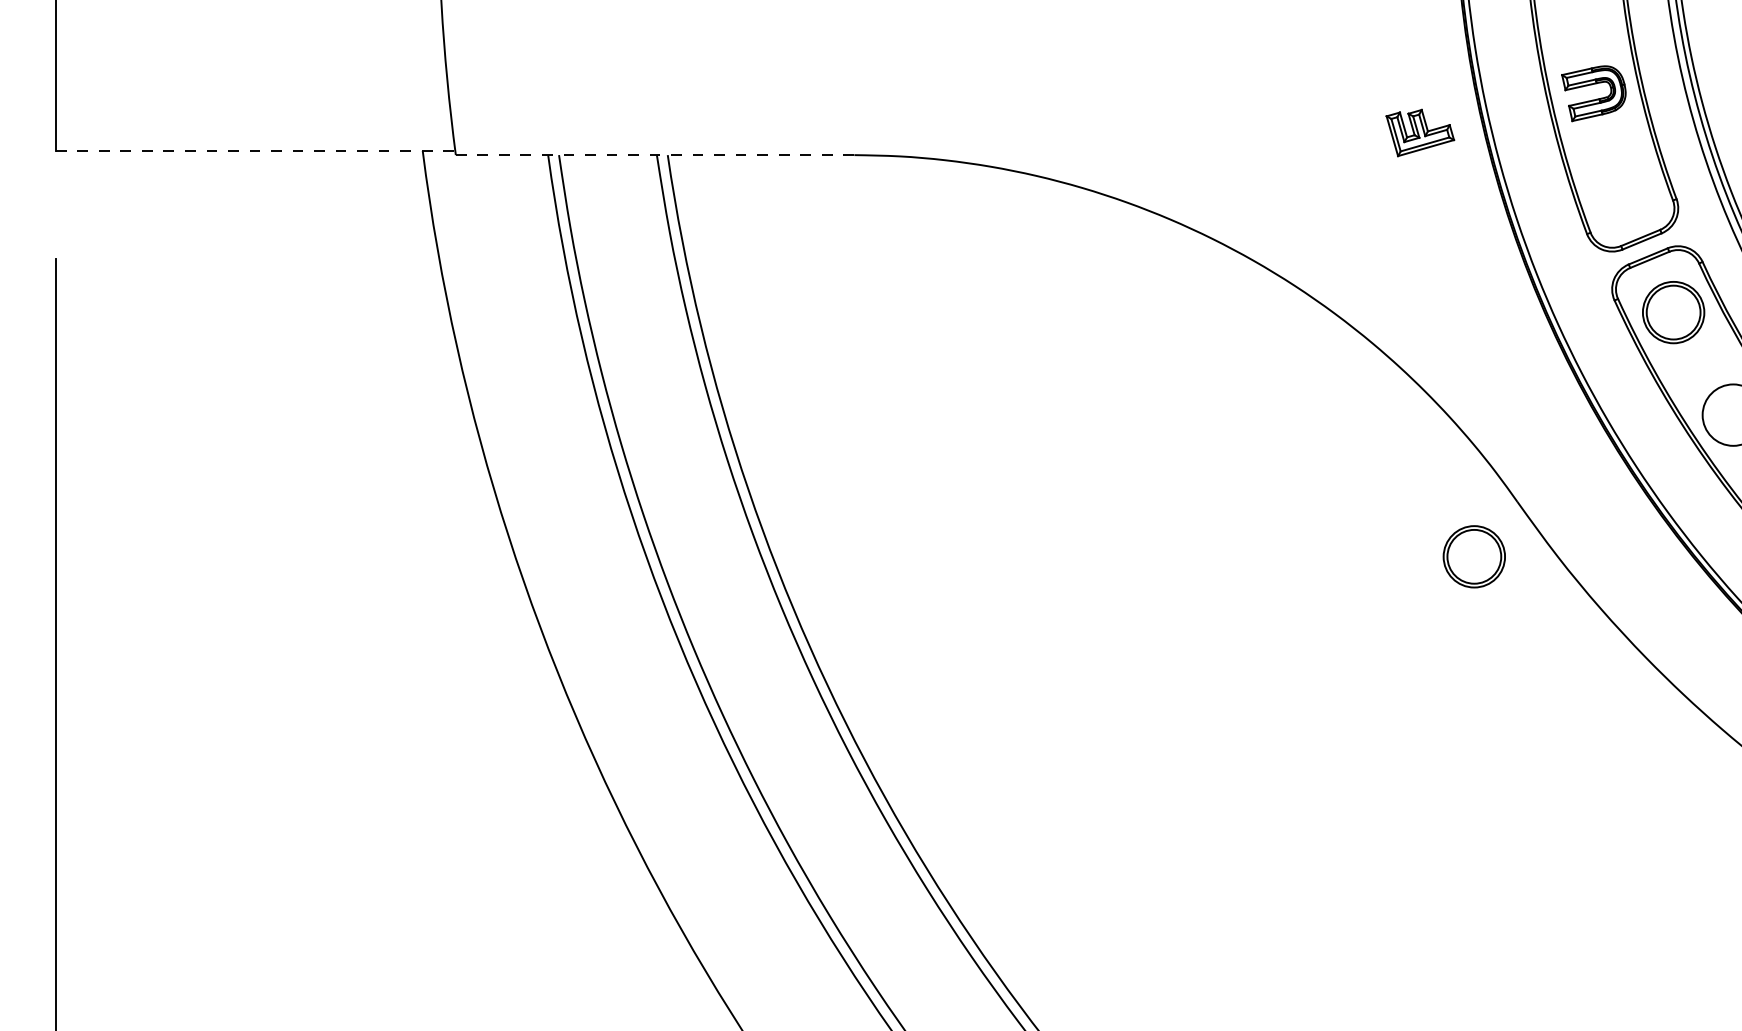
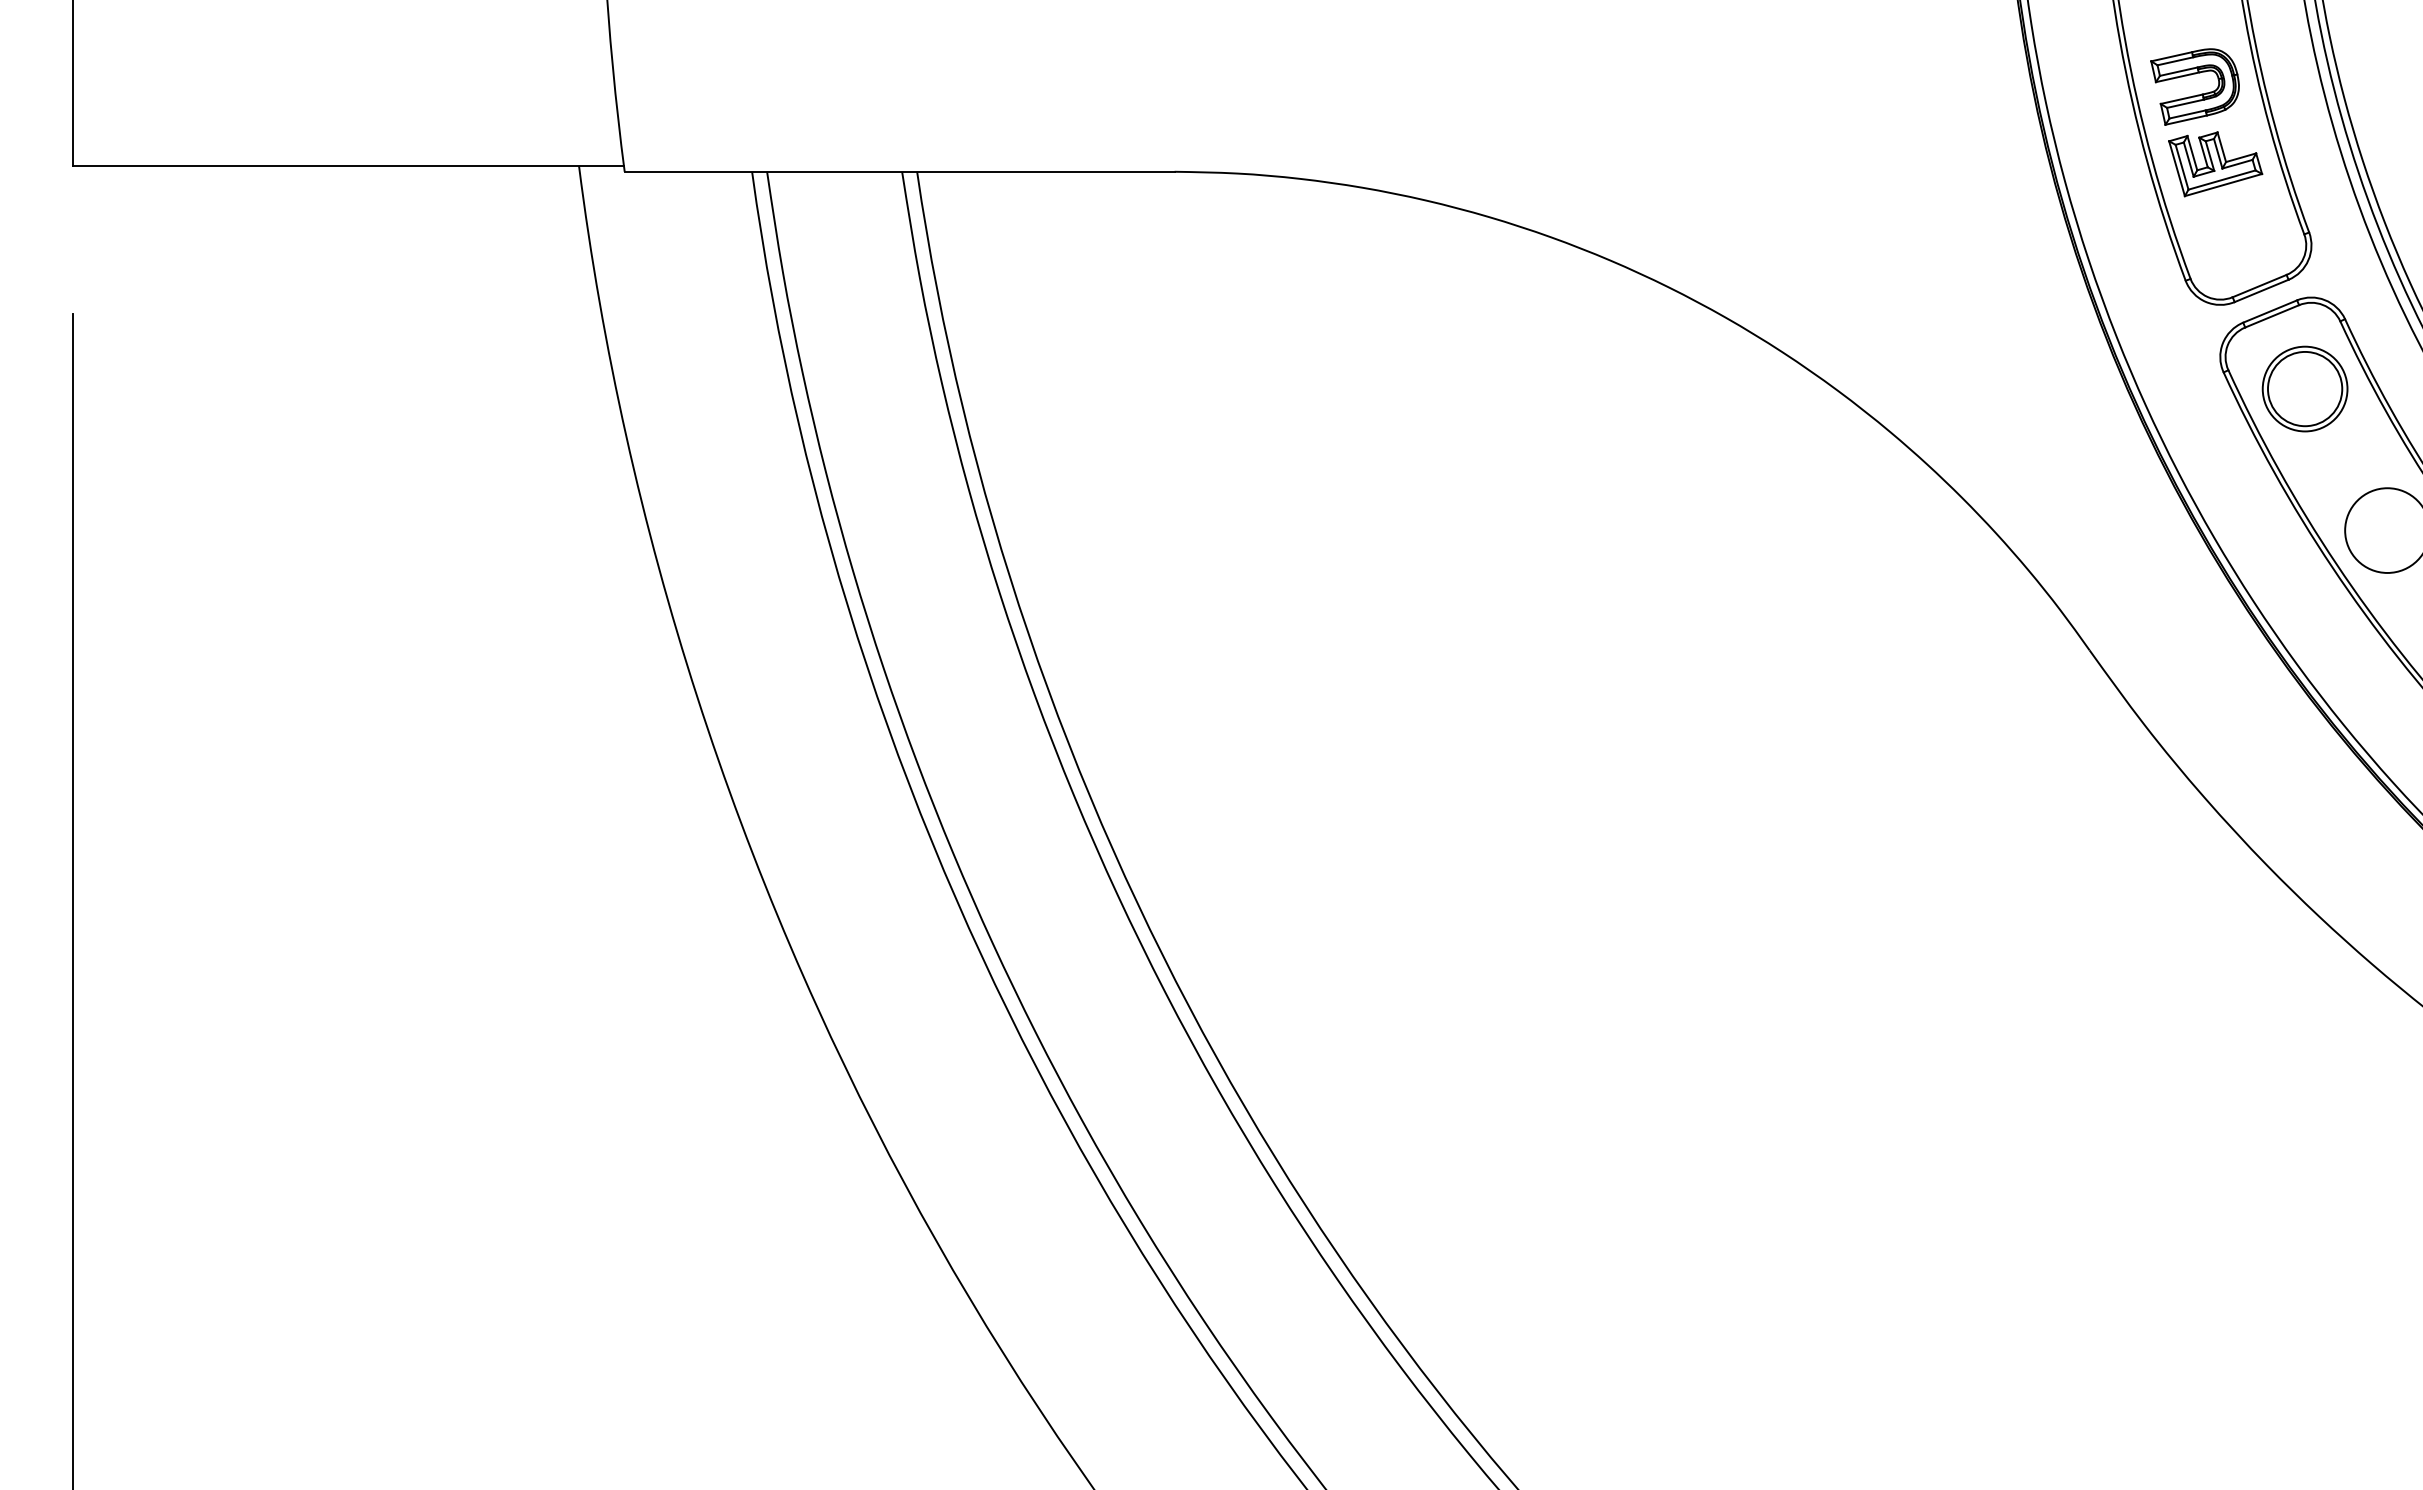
part: (1420, 133) -> (2215, 164), moved
line: (255, 150) -> (348, 165), dashed -> solid
line: (654, 154) -> (899, 171), dashed -> solid
part: (1473, 556) -> (2029, 725), removed

